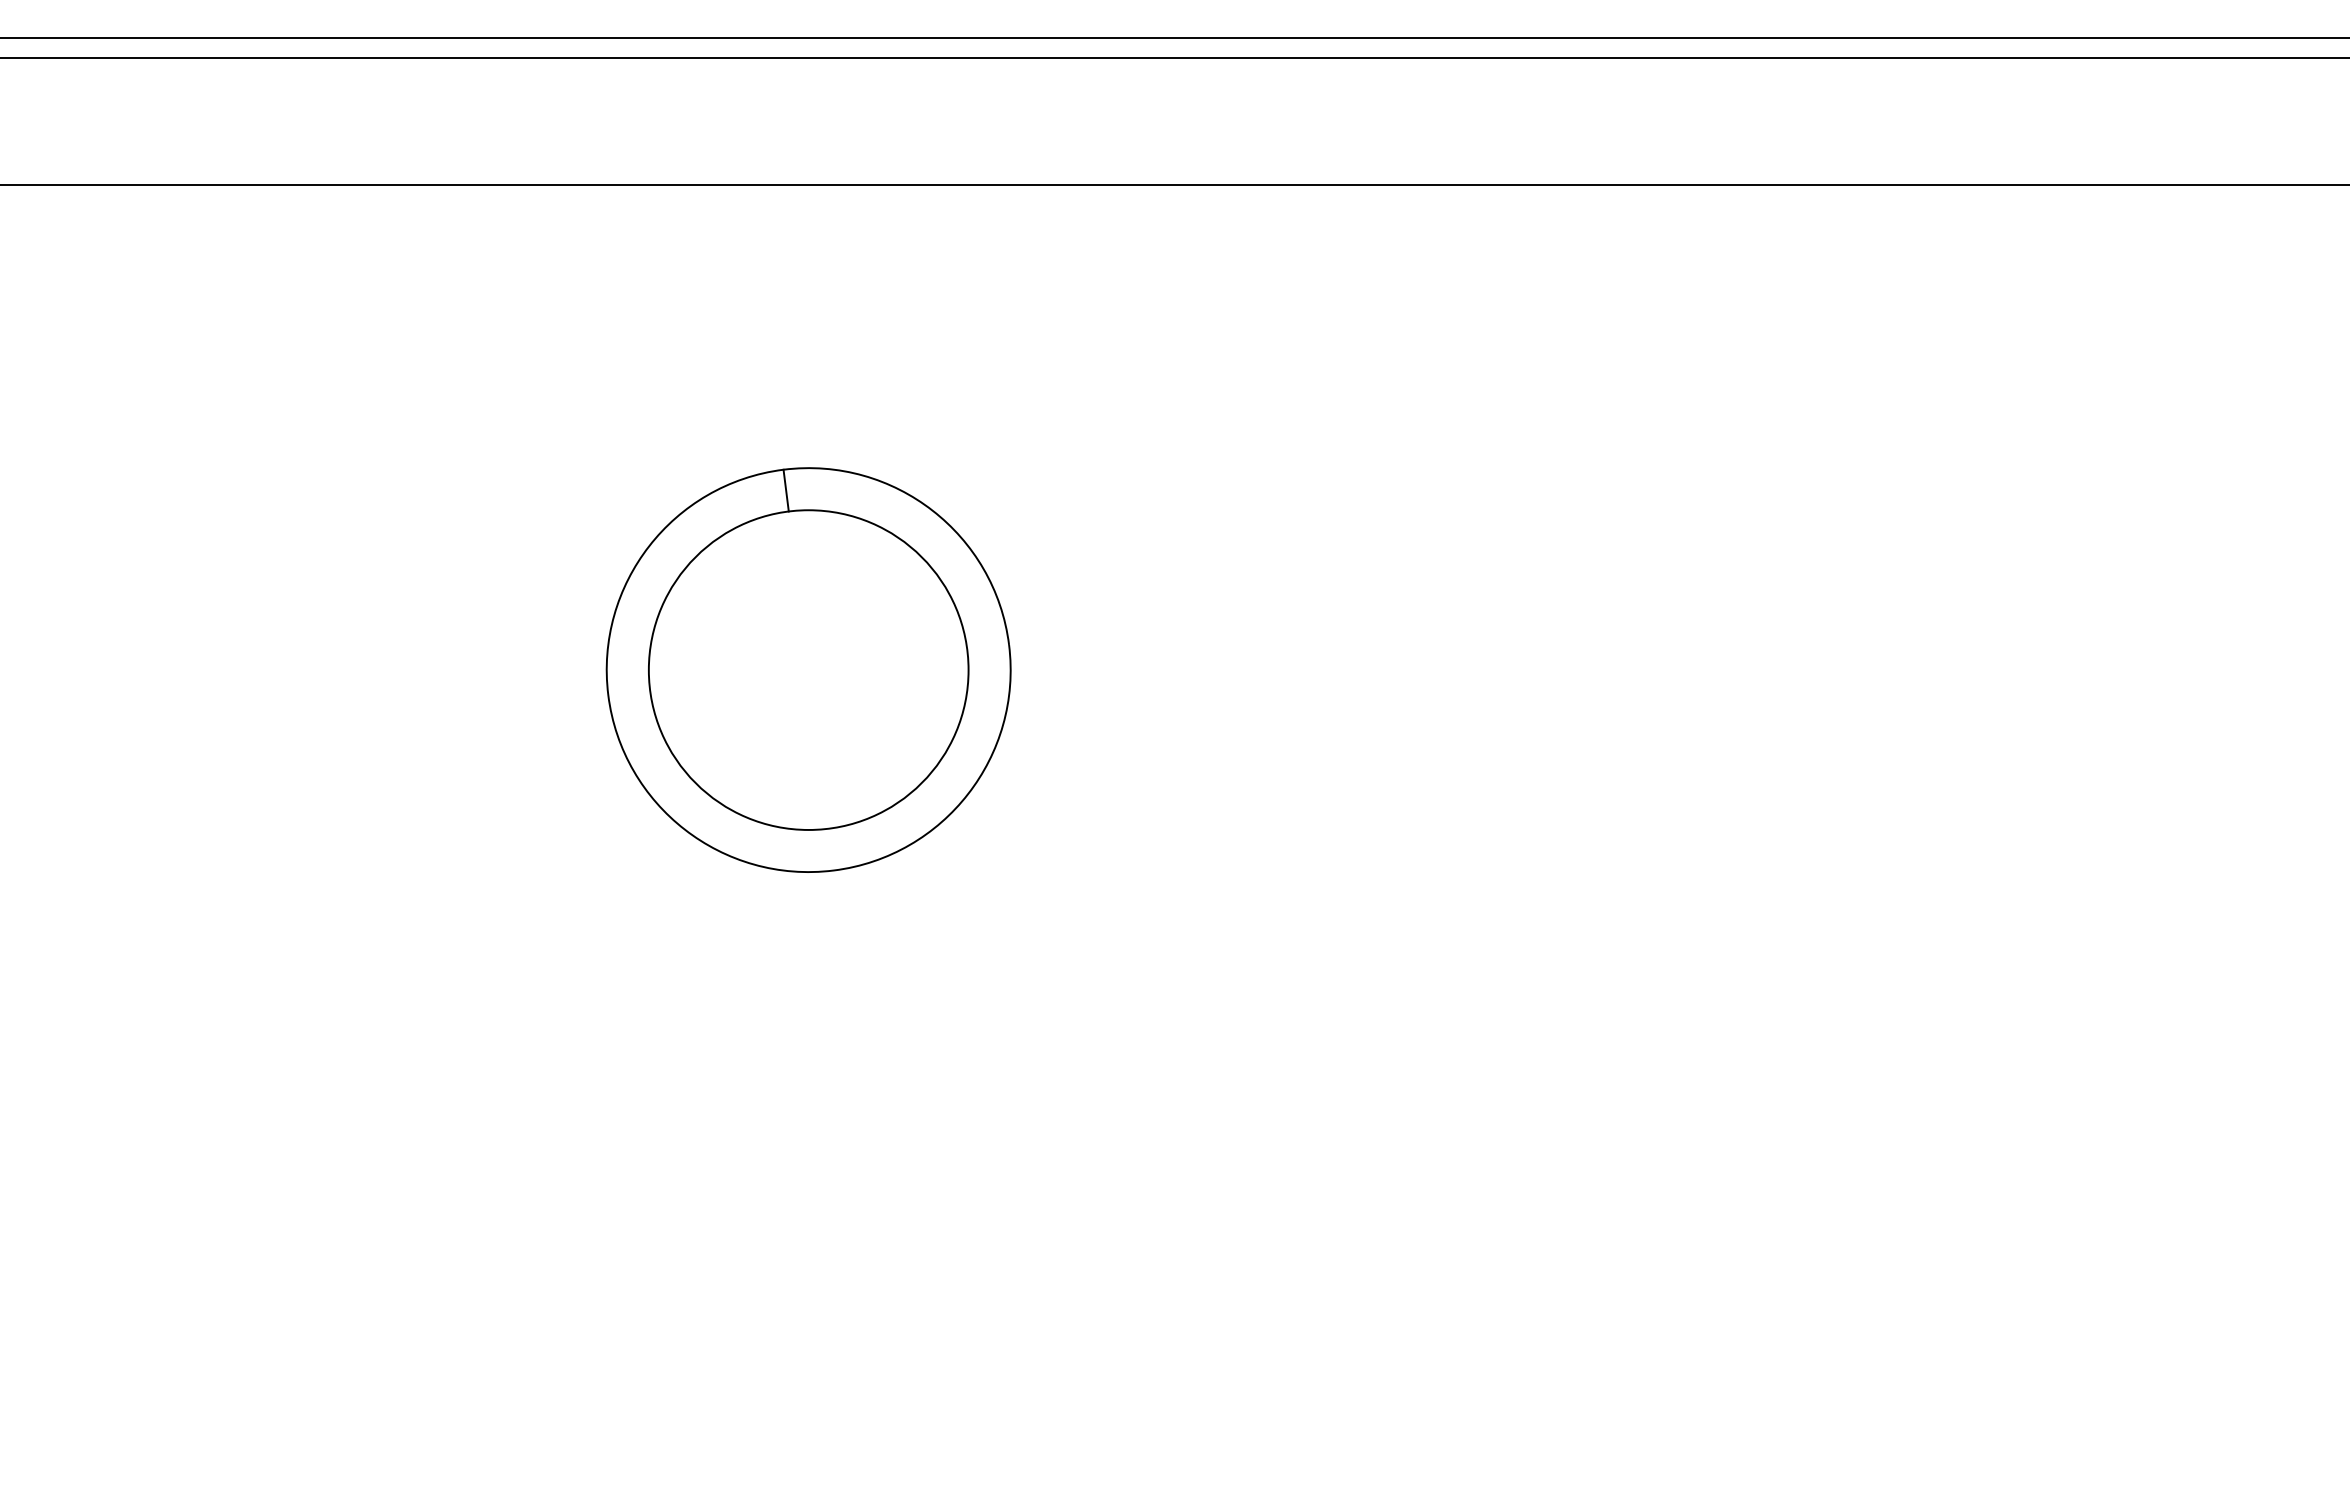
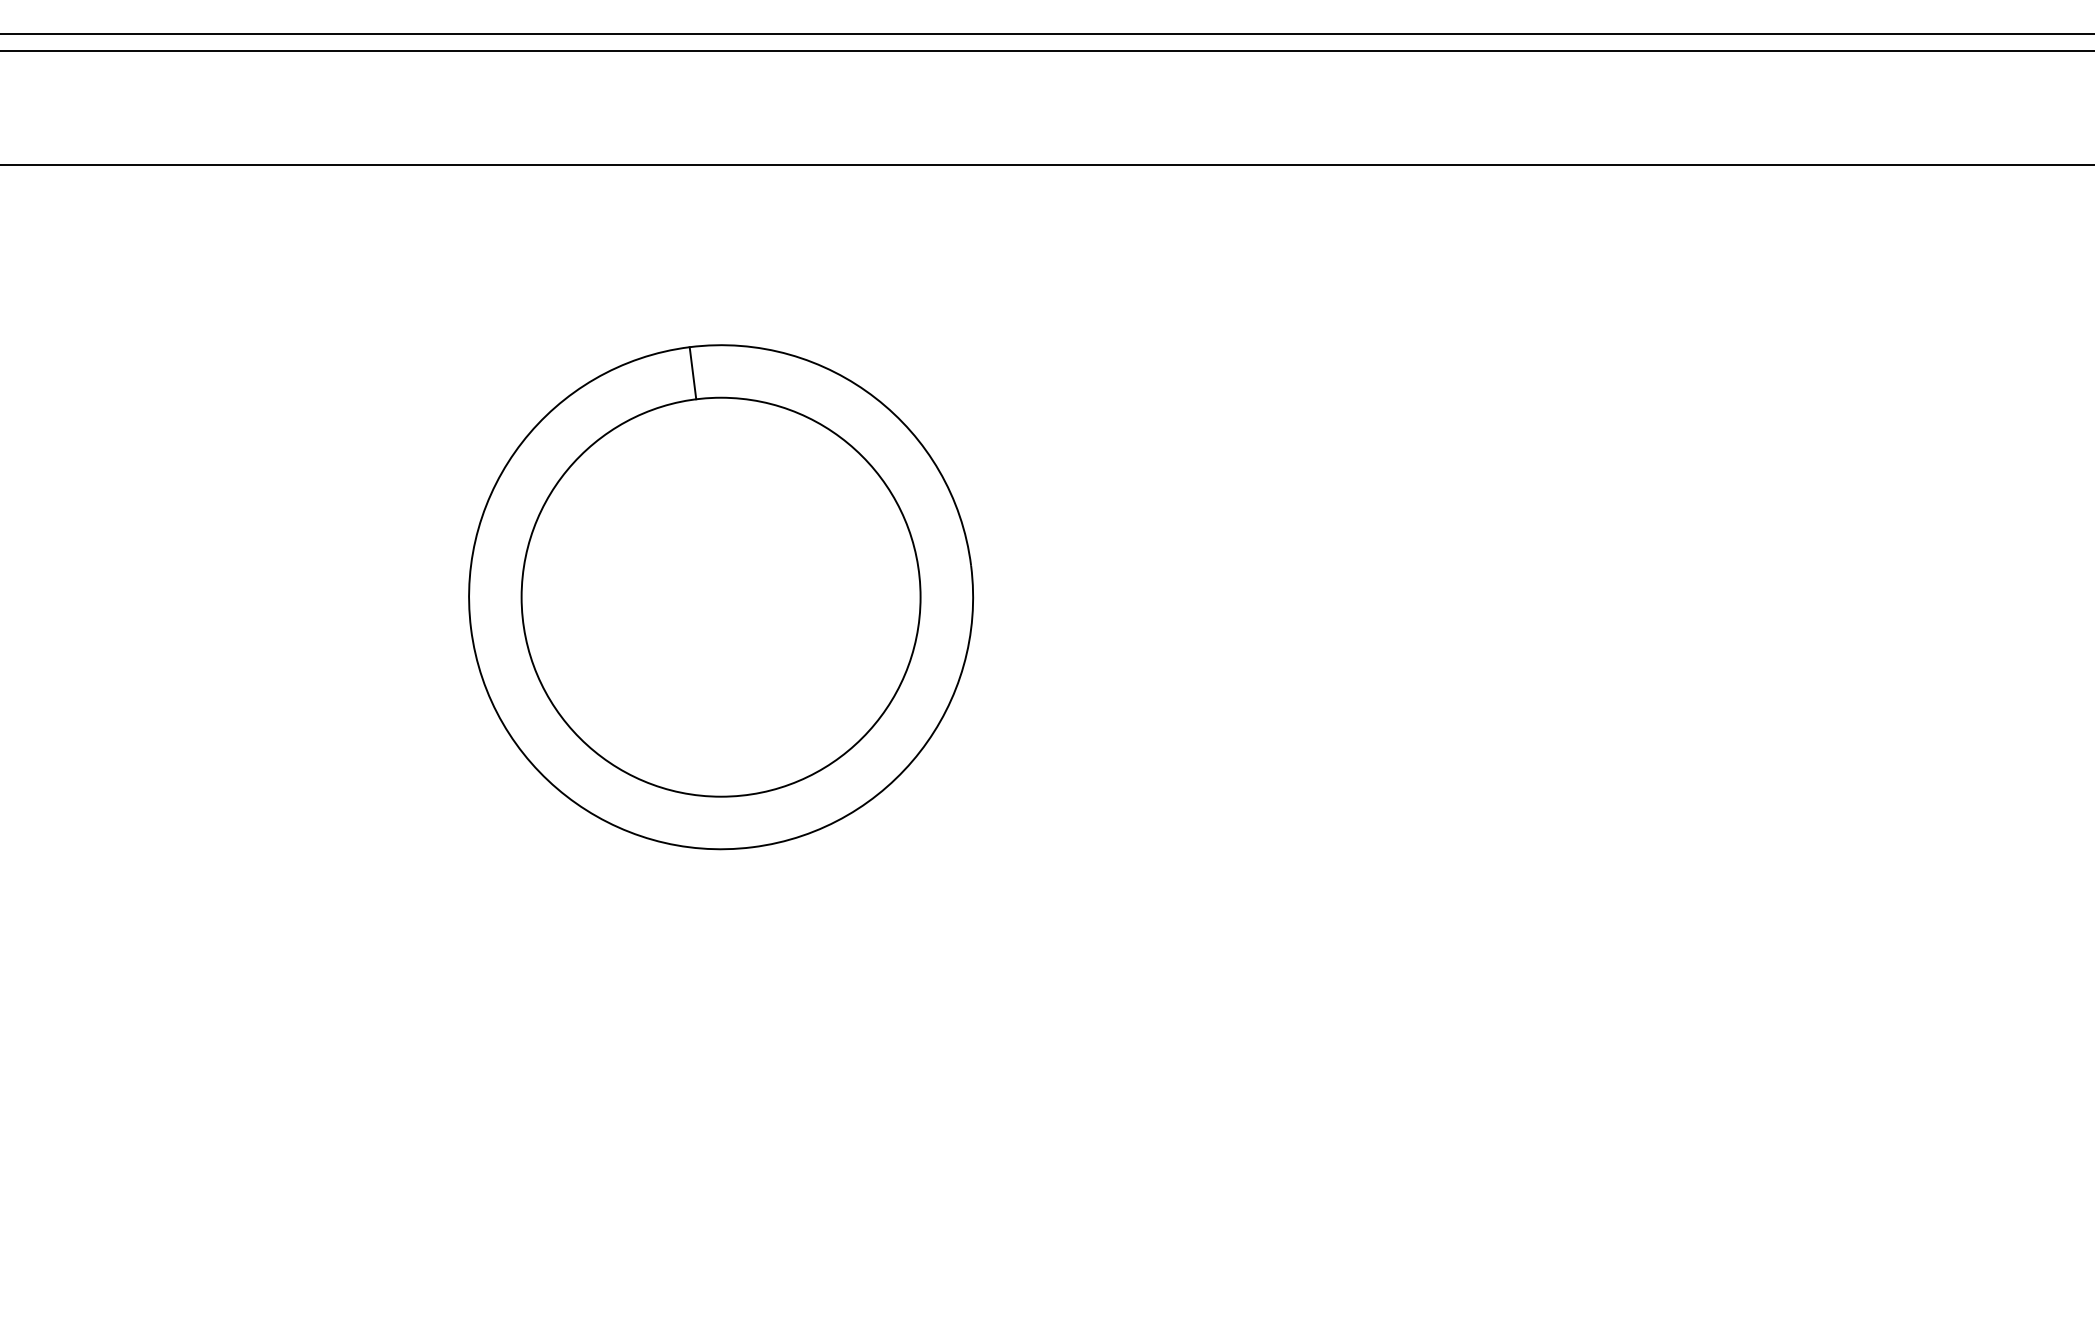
part: (808, 669) -> (720, 596), size x1.4

